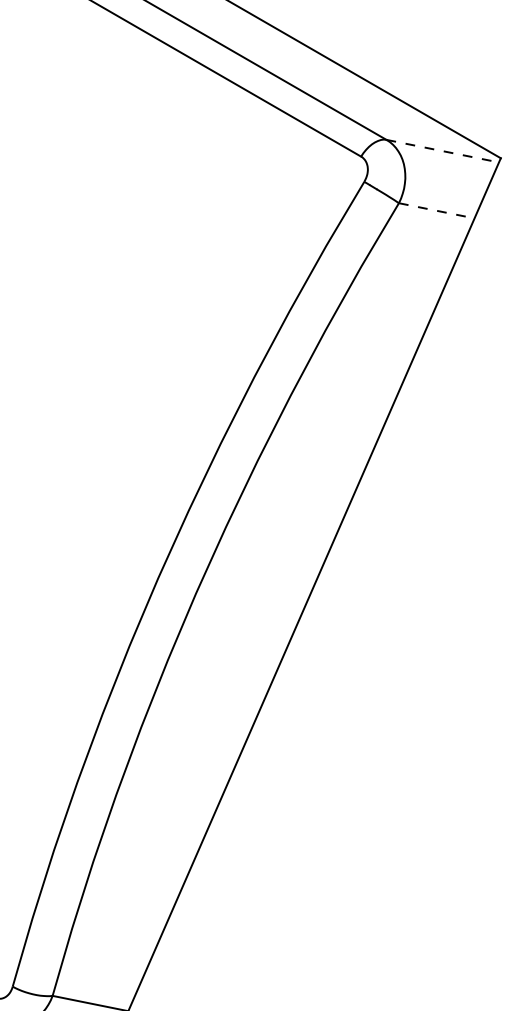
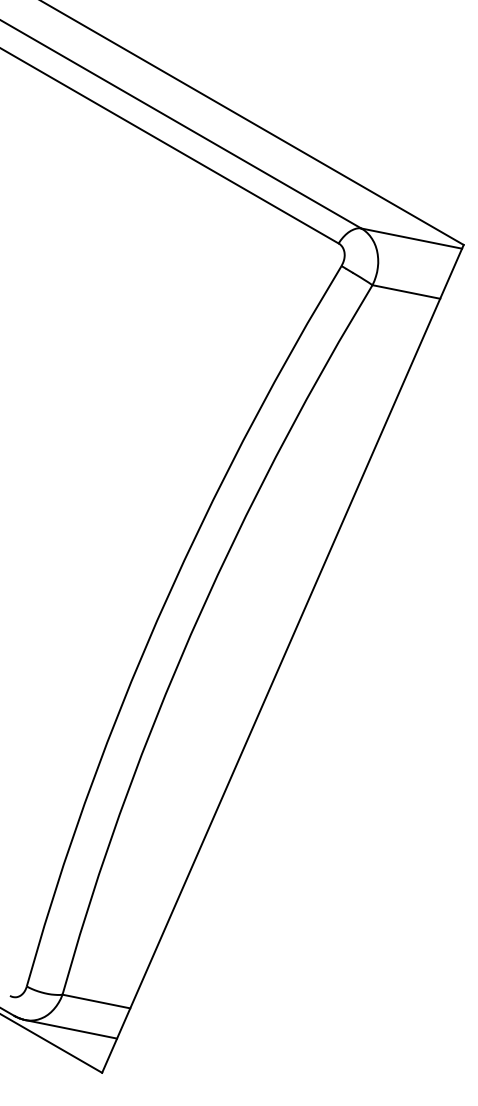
line: (443, 151) -> (412, 238), dashed -> solid
line: (436, 210) -> (406, 291), dashed -> solid

